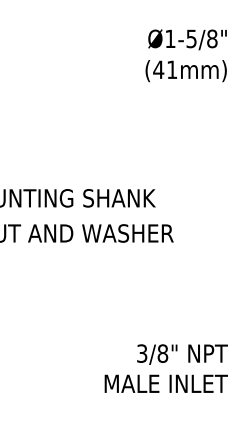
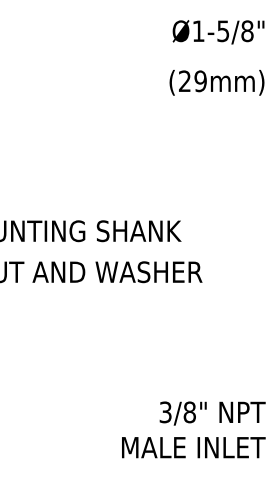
text: (187, 39) -> (218, 31), moved
text: (165, 69) -> (192, 80), (41mm) -> (29mm)

